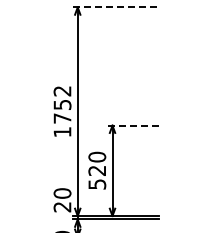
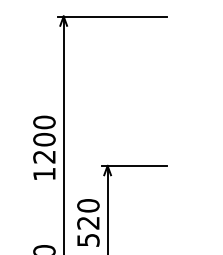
line: (116, 7) -> (112, 16), dashed -> solid
text: (62, 104) -> (44, 139), 1752 -> 1200
line: (133, 125) -> (134, 165), dashed -> solid

